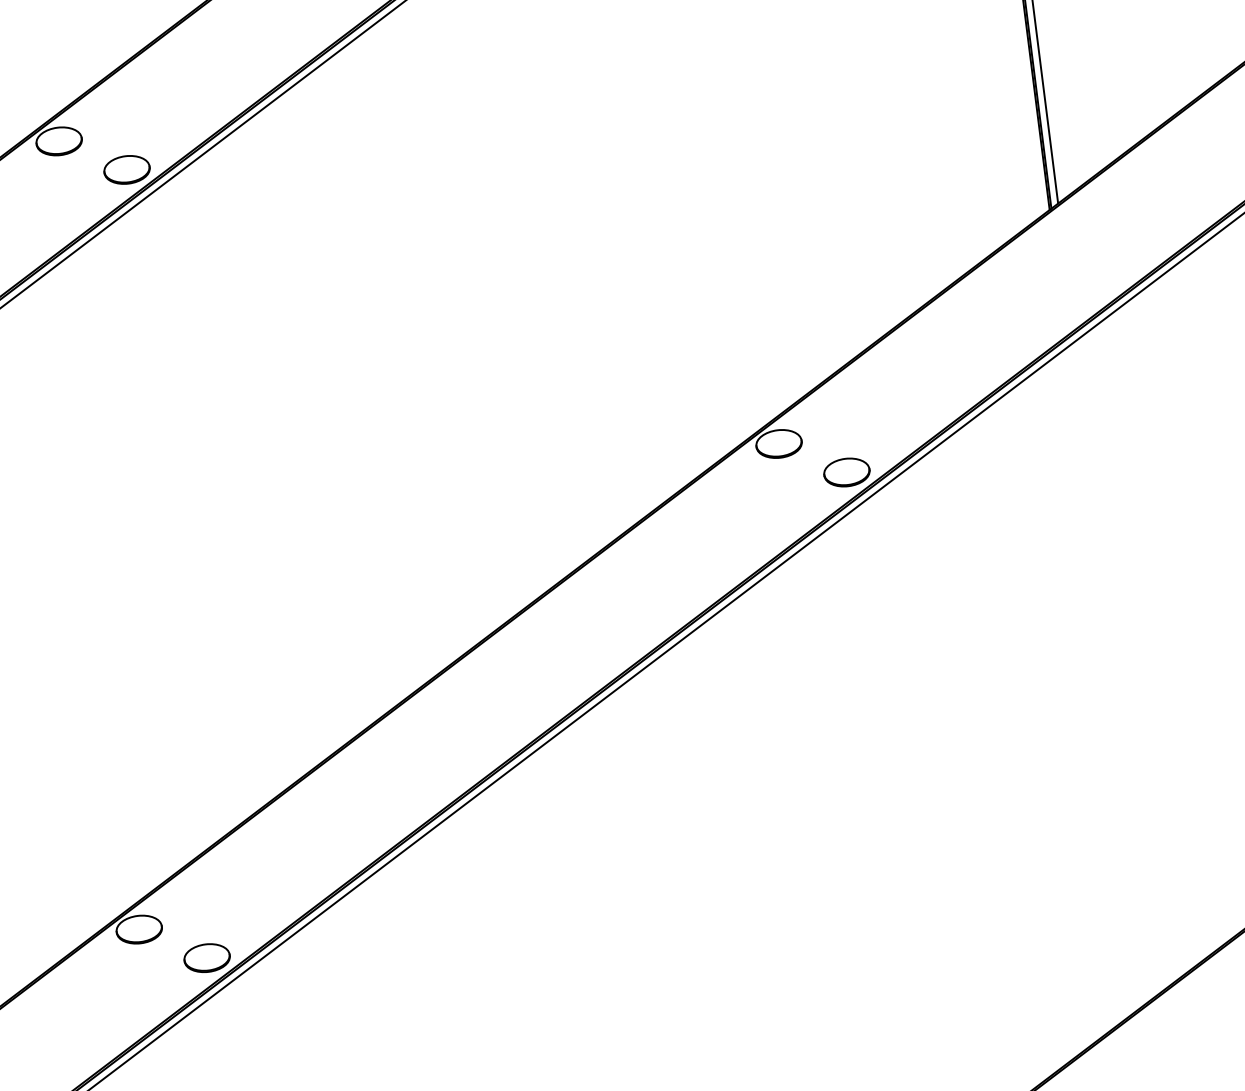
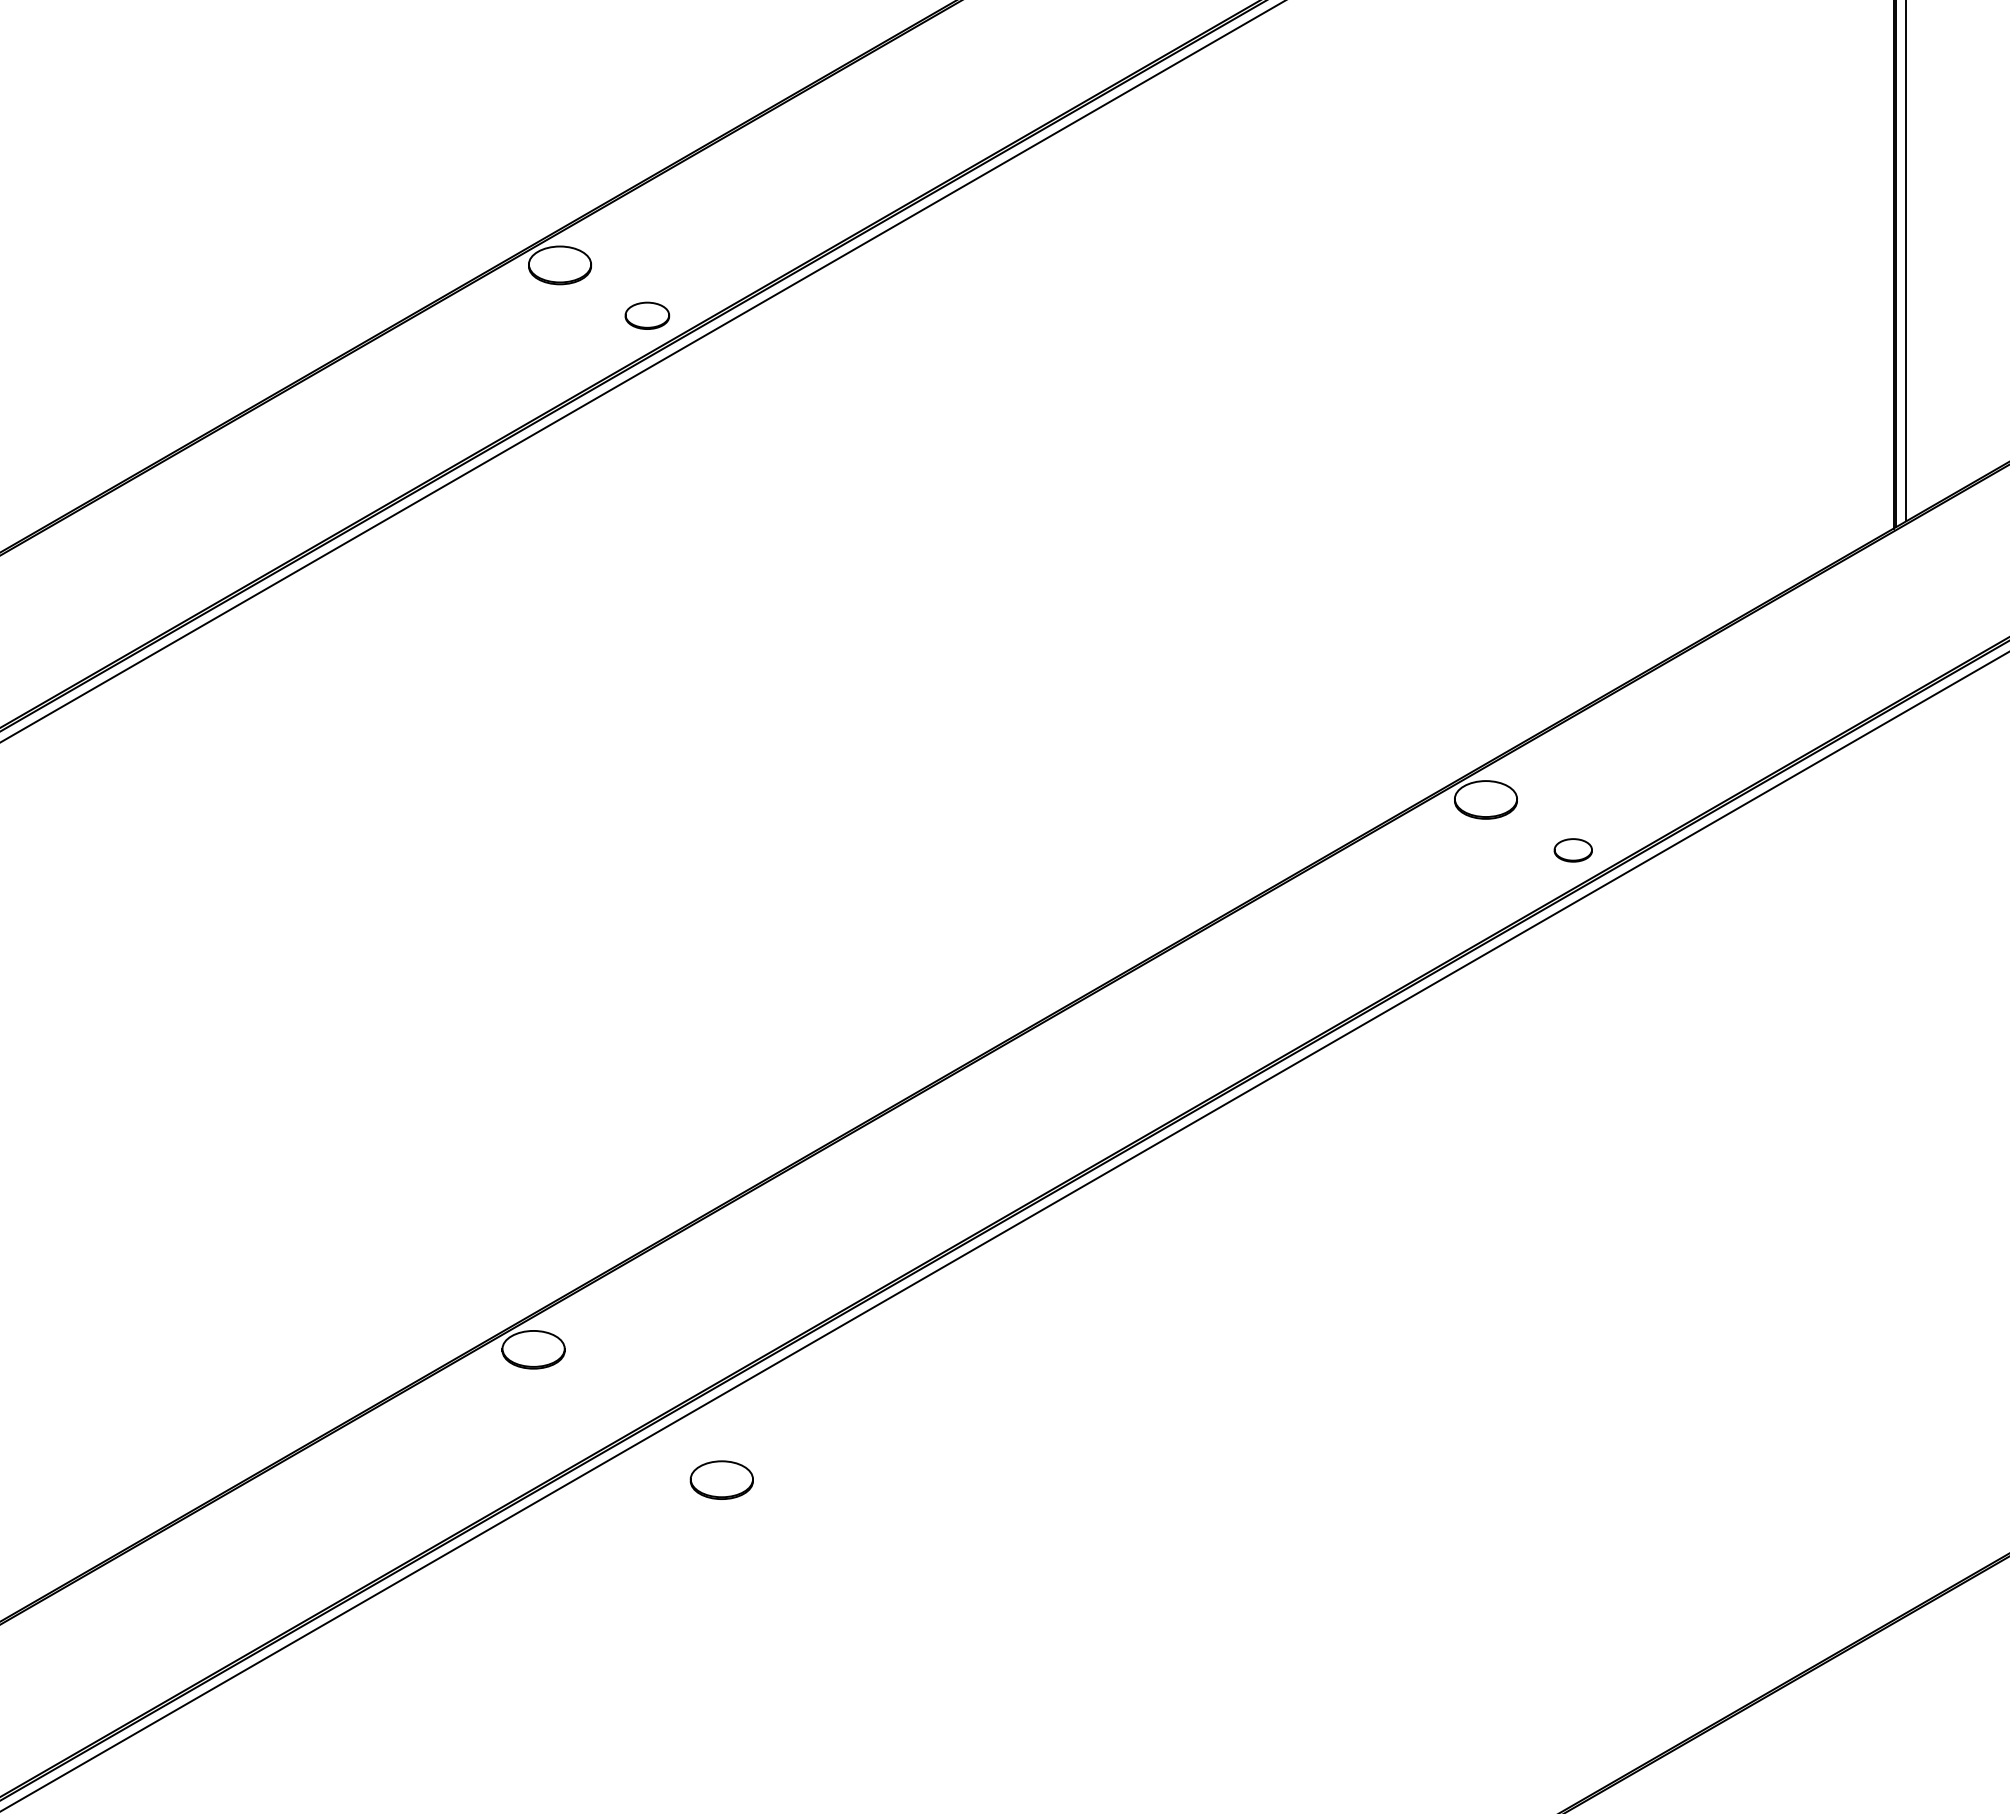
part: (127, 169) -> (647, 315), size x0.7
part: (847, 472) -> (1573, 850), size x0.6
part: (206, 957) -> (721, 1479), moved

